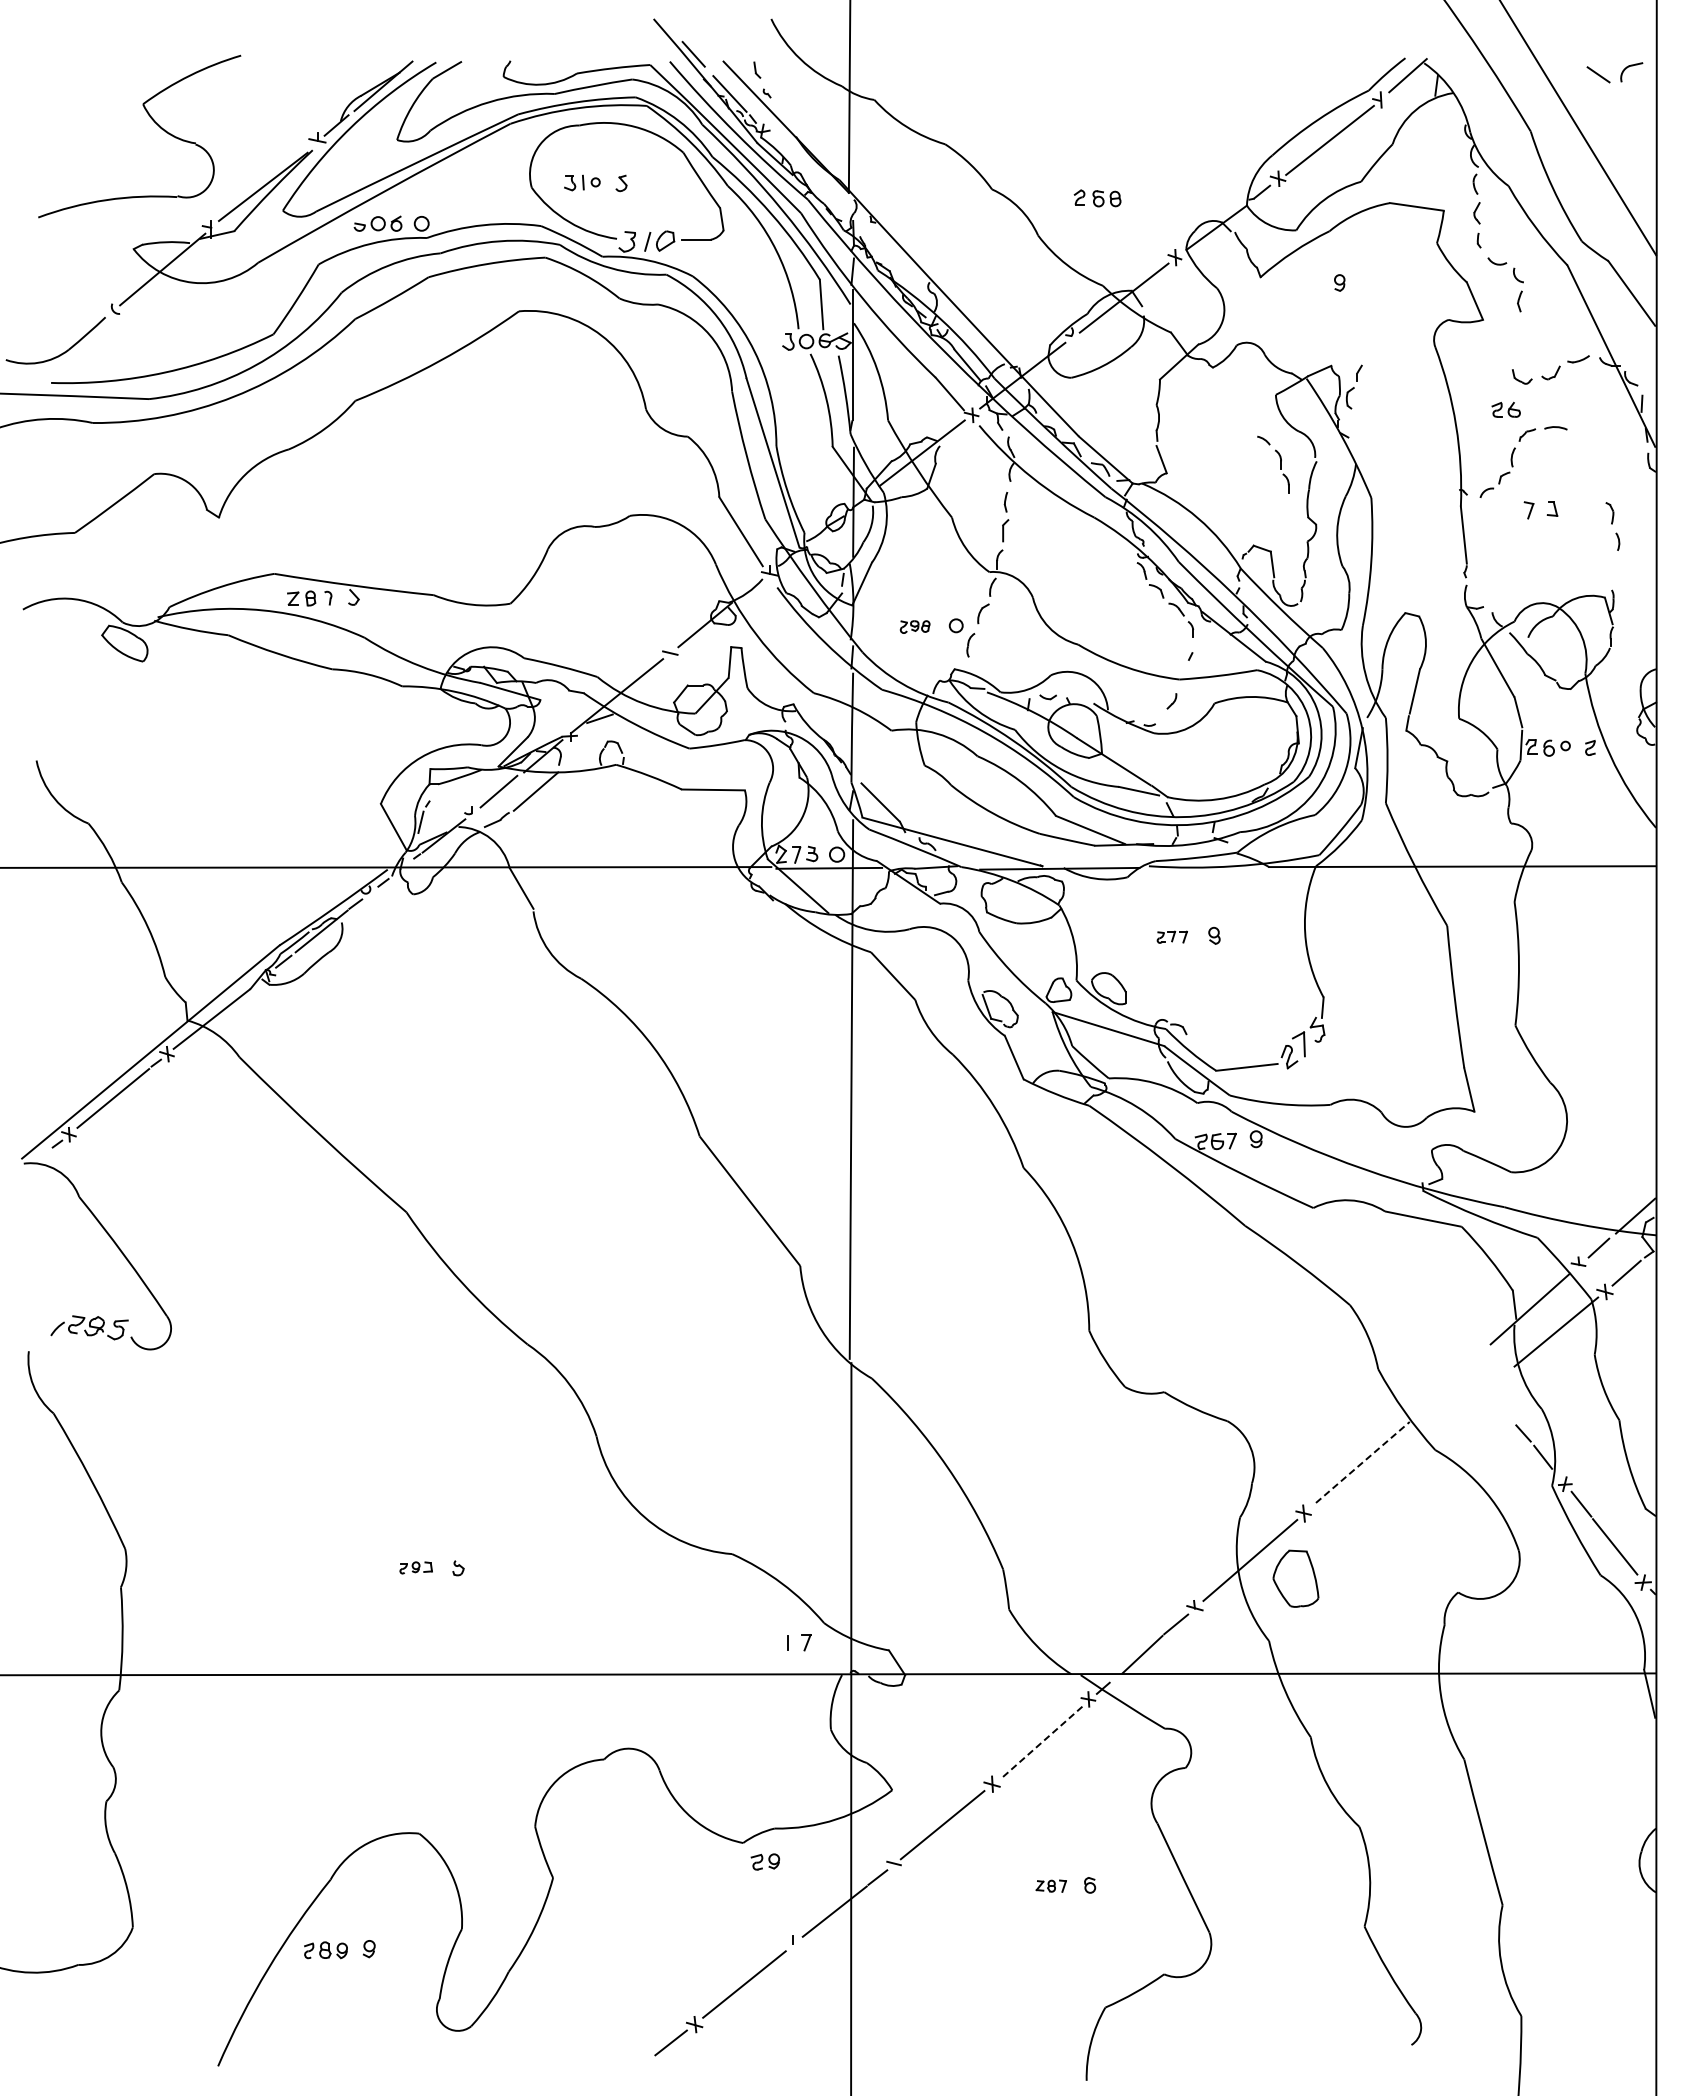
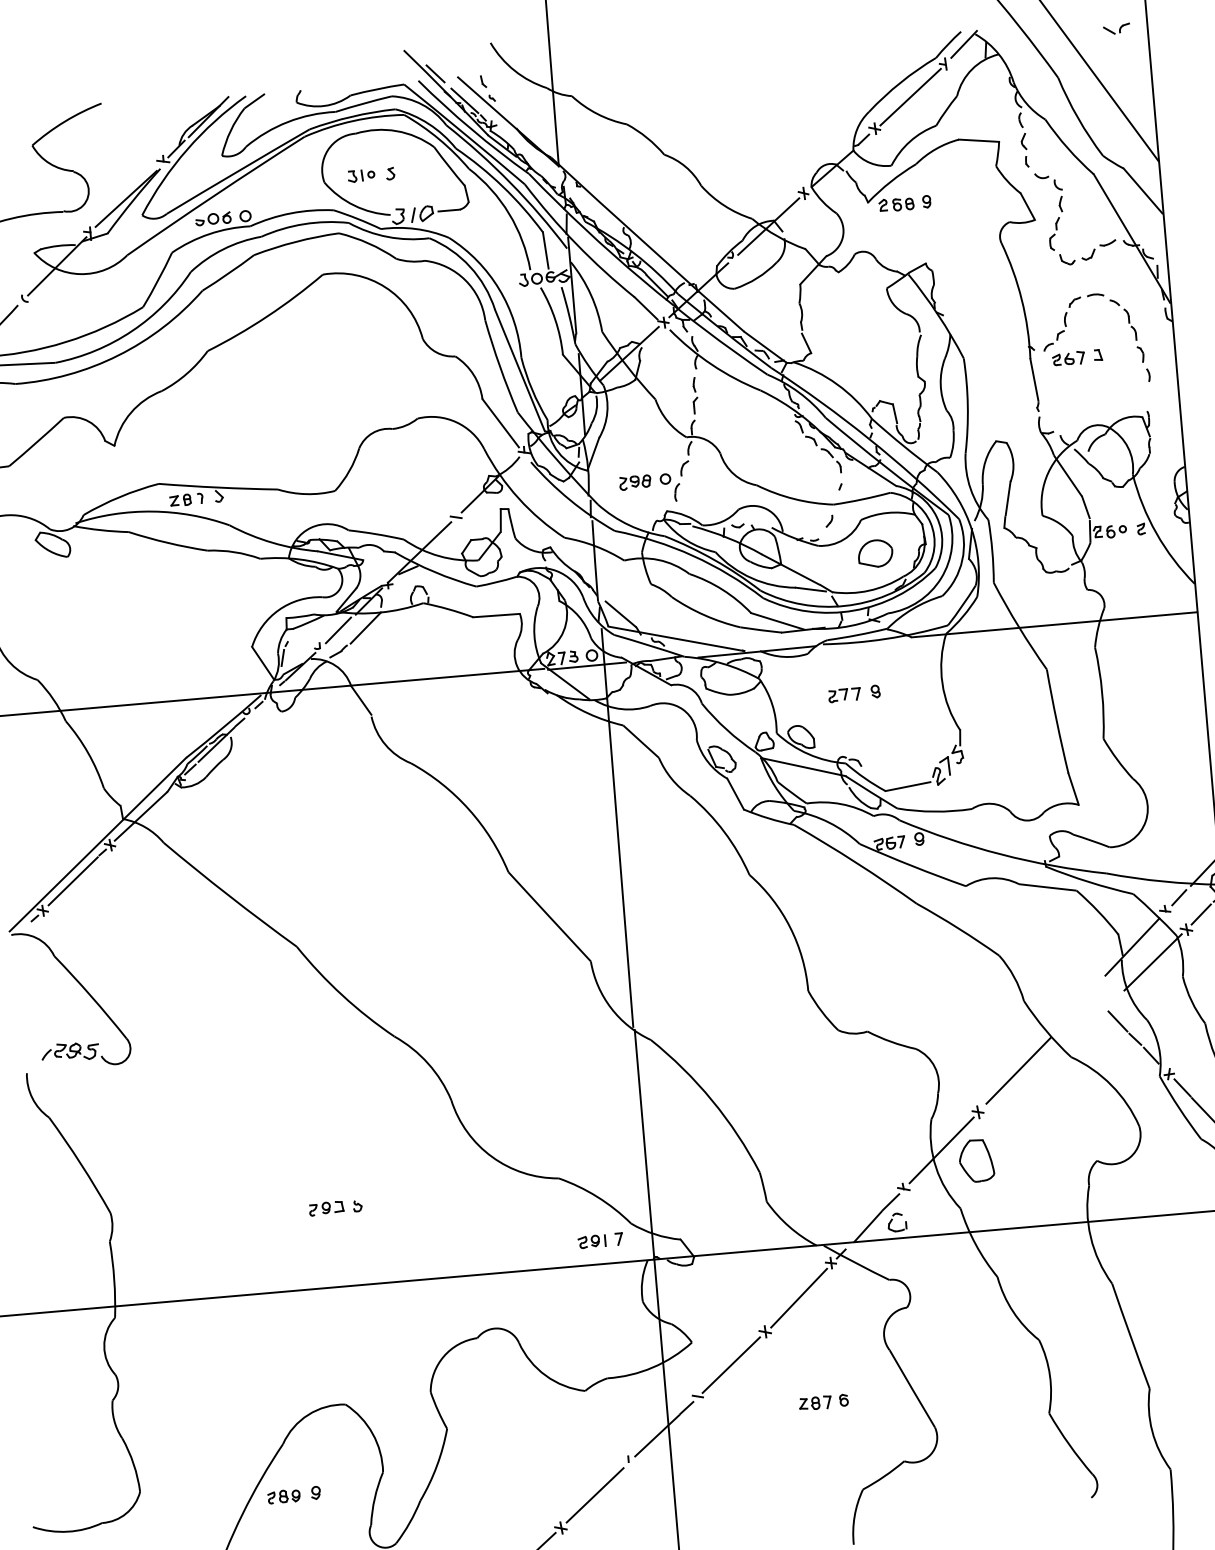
part: (1615, 72) -> (1117, 28), size x0.62
part: (1097, 198) -> (896, 204), moved
part: (1354, 386) -> (1055, 233), moved
part: (1505, 409) -> (1062, 359), moved
part: (1280, 464) -> (1128, 319), moved
part: (914, 626) -> (634, 482), size x1.43
part: (1229, 750) -> (875, 553), added
part: (1172, 937) -> (844, 695), size x1.43
line: (1501, 1406) -> (1117, 1020), added
line: (1362, 1462) -> (1018, 1070), dashed -> solid
part: (415, 1567) -> (325, 1208), size x1.43
part: (1176, 1648) -> (892, 1219), added
line: (1041, 1742) -> (799, 1297), dashed -> solid
part: (764, 1861) -> (588, 1241), moved
part: (1051, 1886) -> (815, 1403), size x1.43

